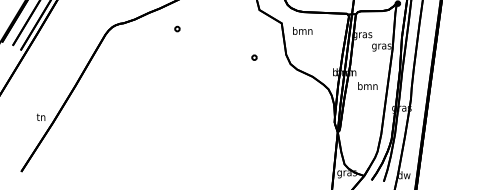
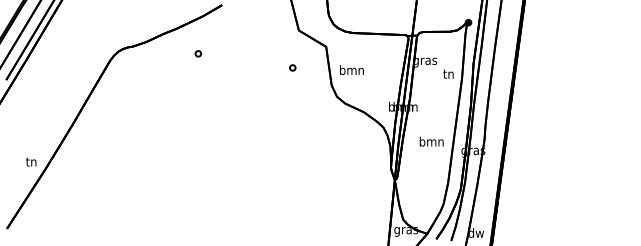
text: (302, 30) -> (351, 69), moved
text: (381, 46) -> (448, 75), gras -> tn
part: (254, 57) -> (292, 67), moved
text: (367, 85) -> (431, 141), moved

